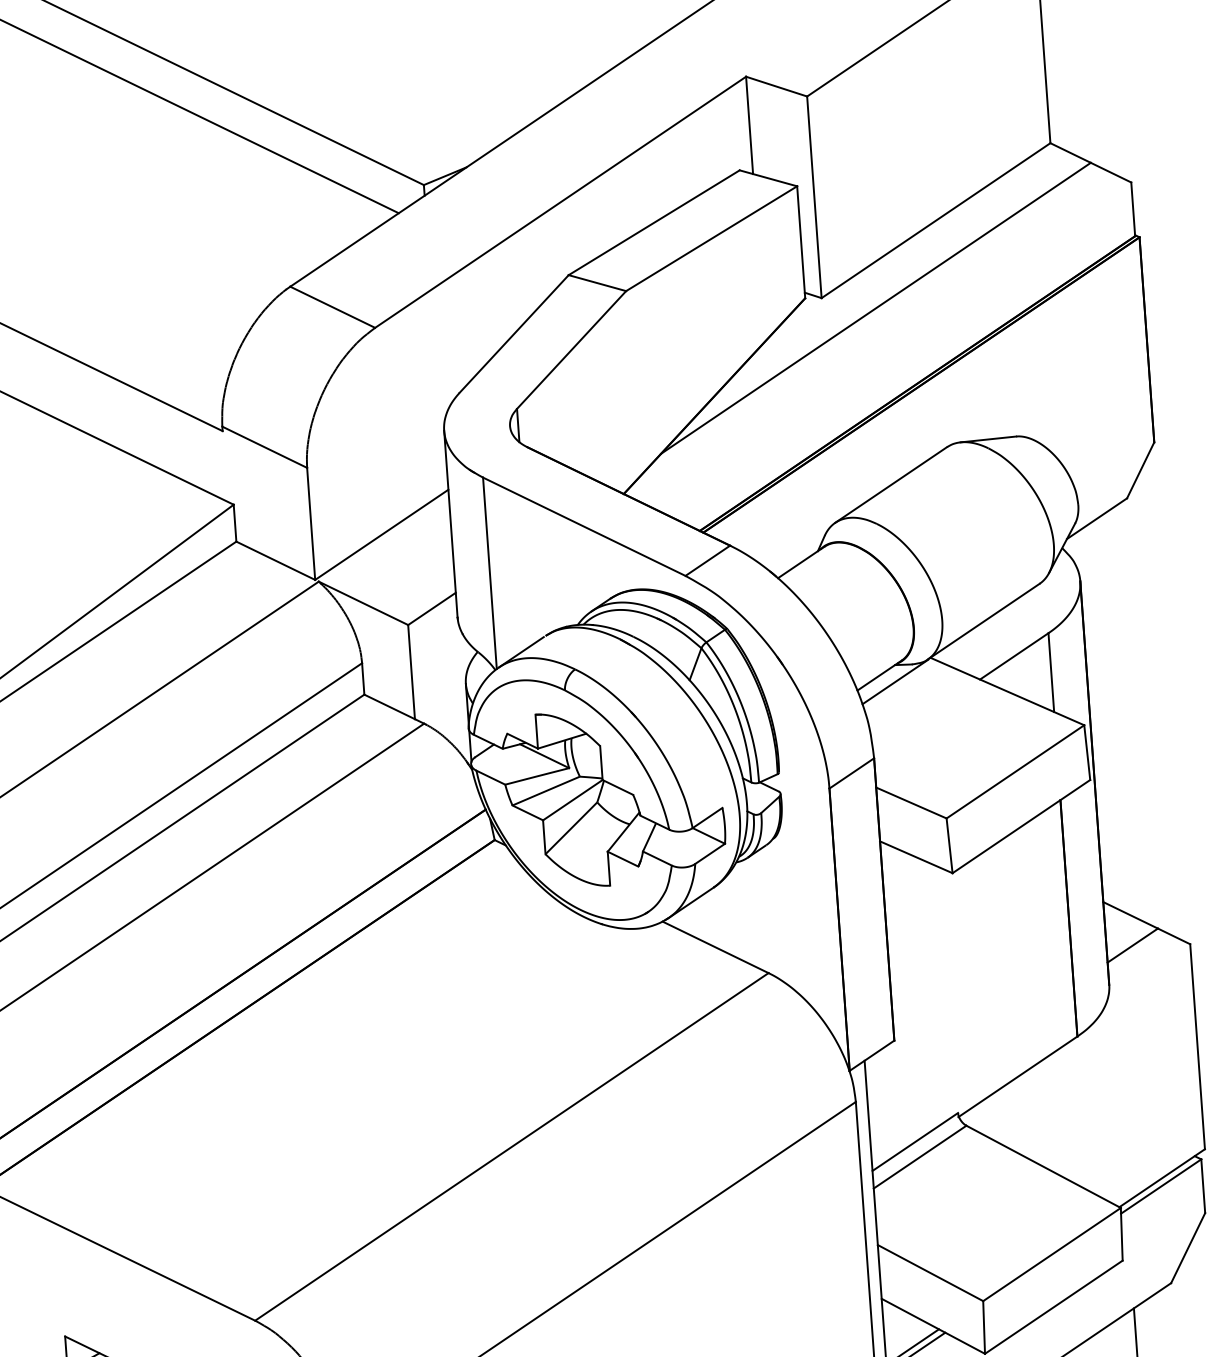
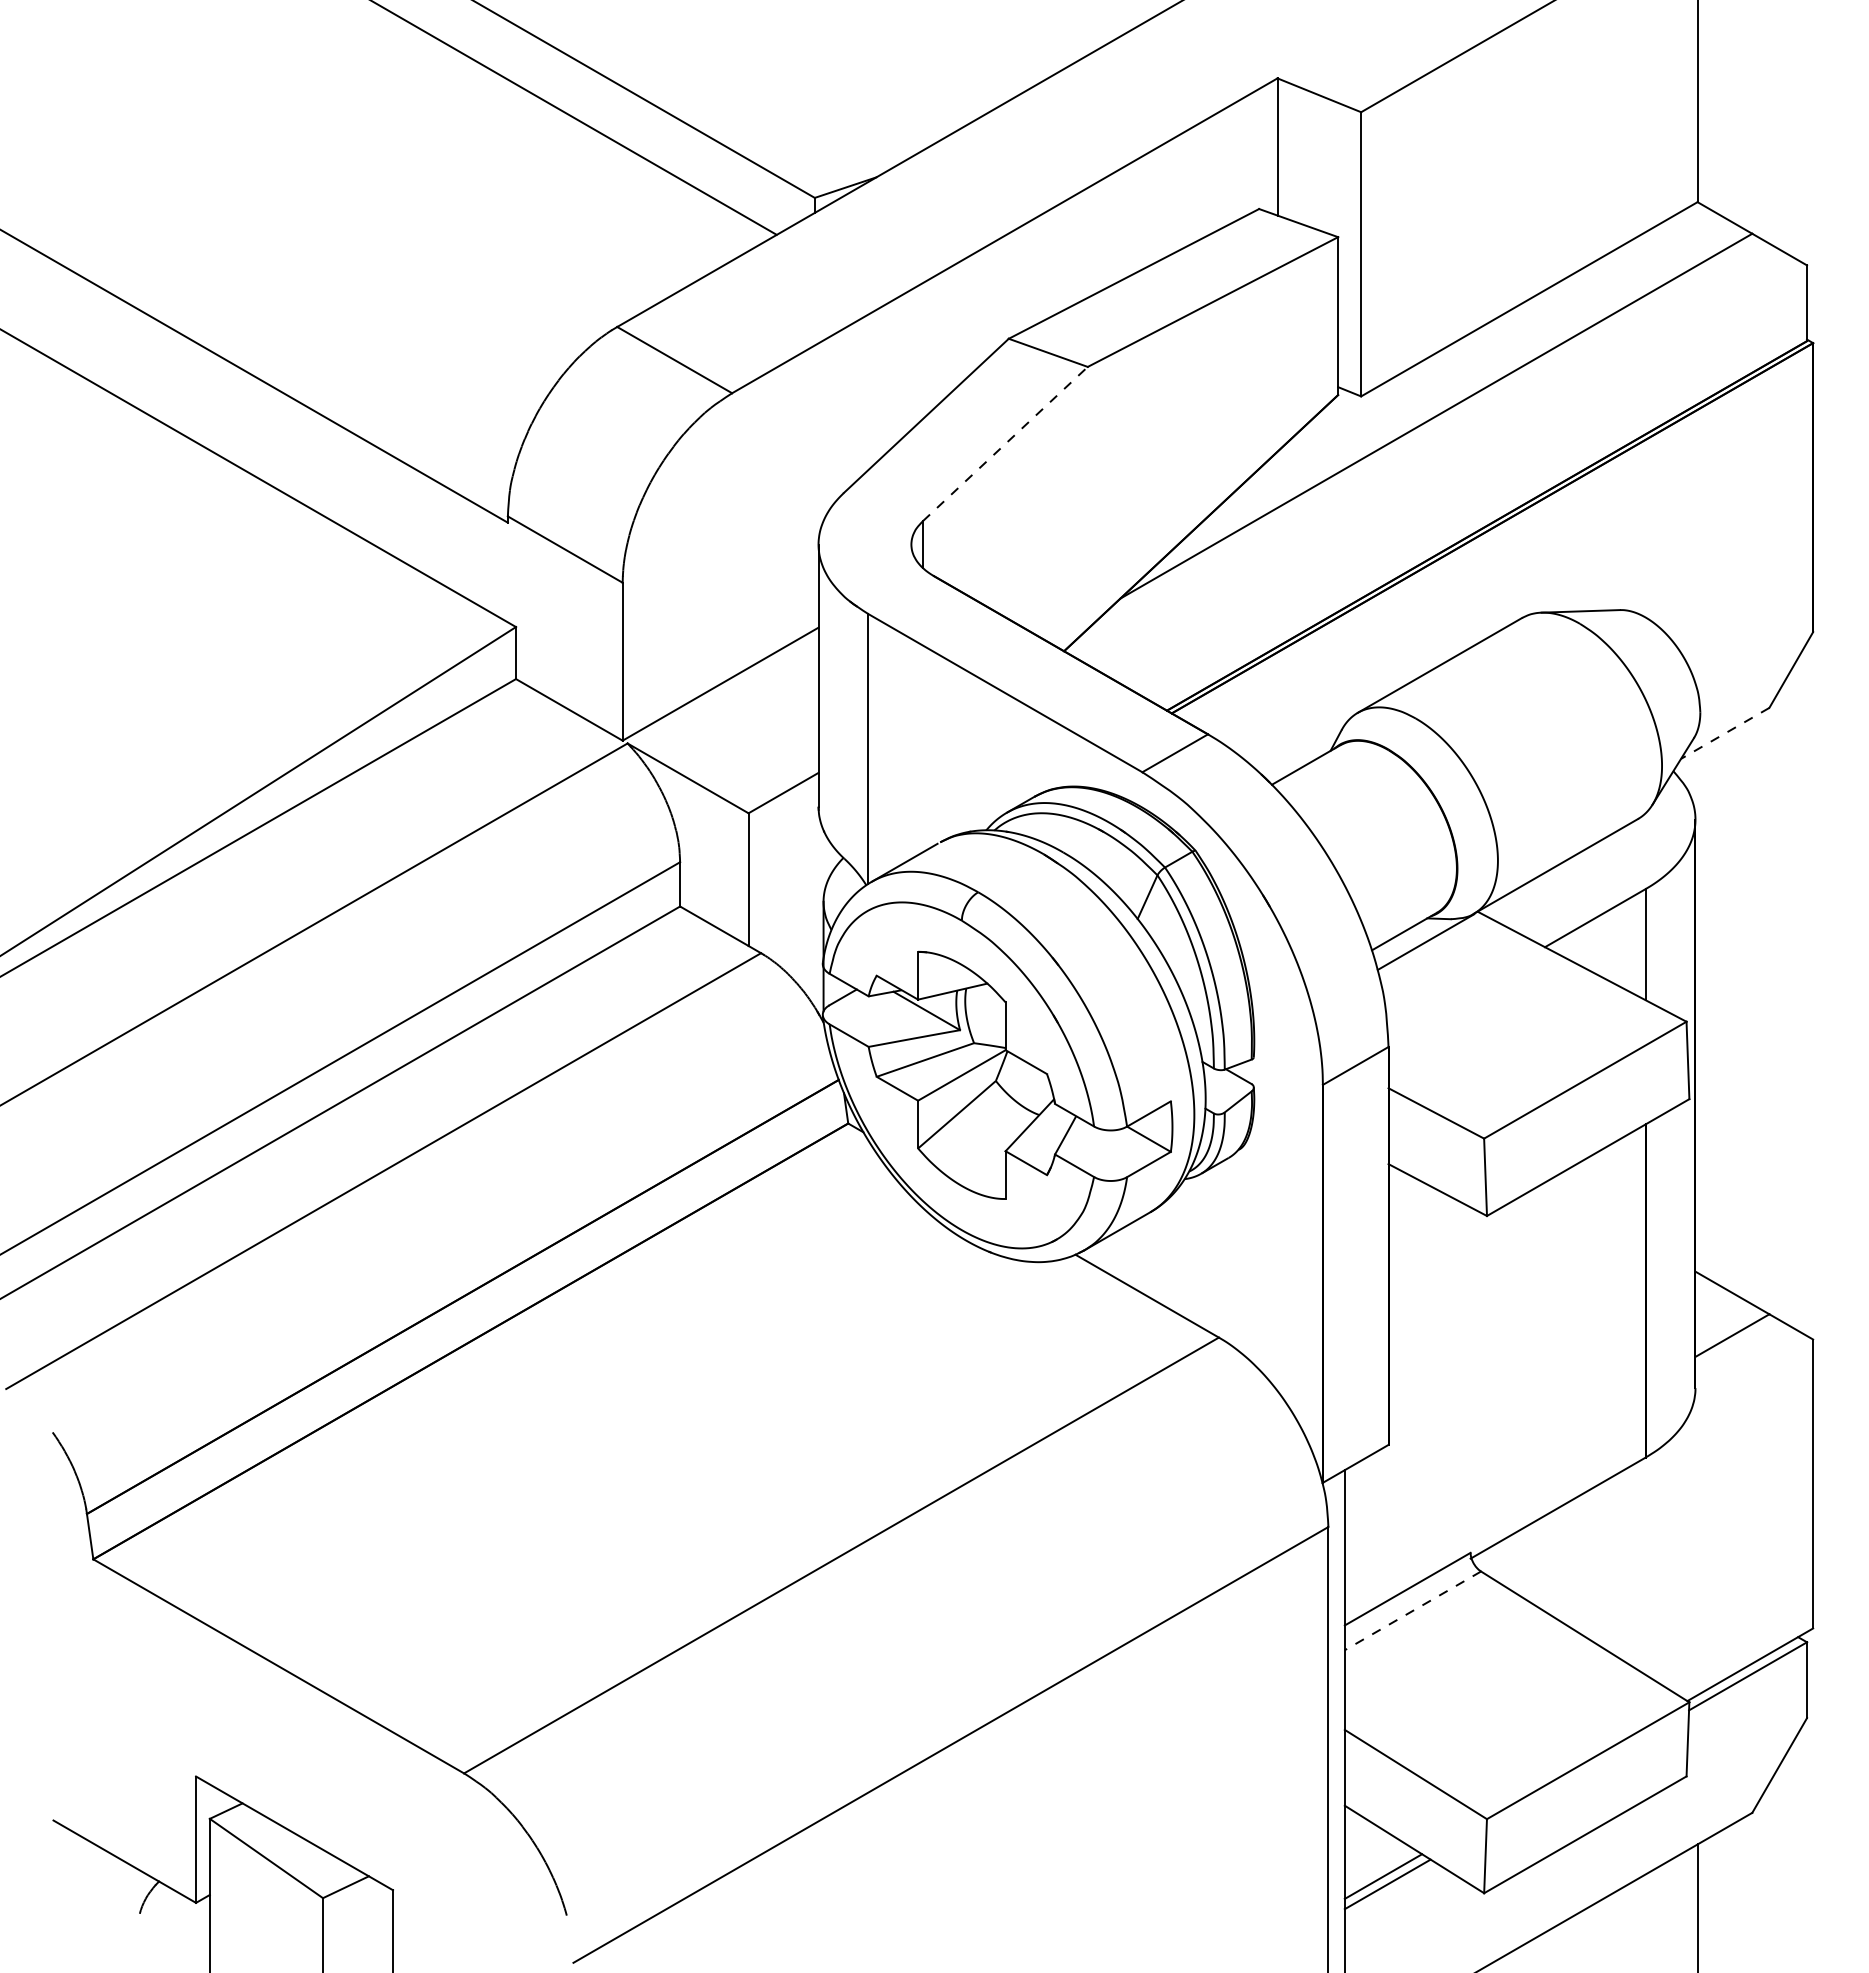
line: (571, 350) -> (1005, 444), solid -> dashed
line: (1096, 518) -> (1724, 733), solid -> dashed
line: (919, 1156) -> (1412, 1610), solid -> dashed

